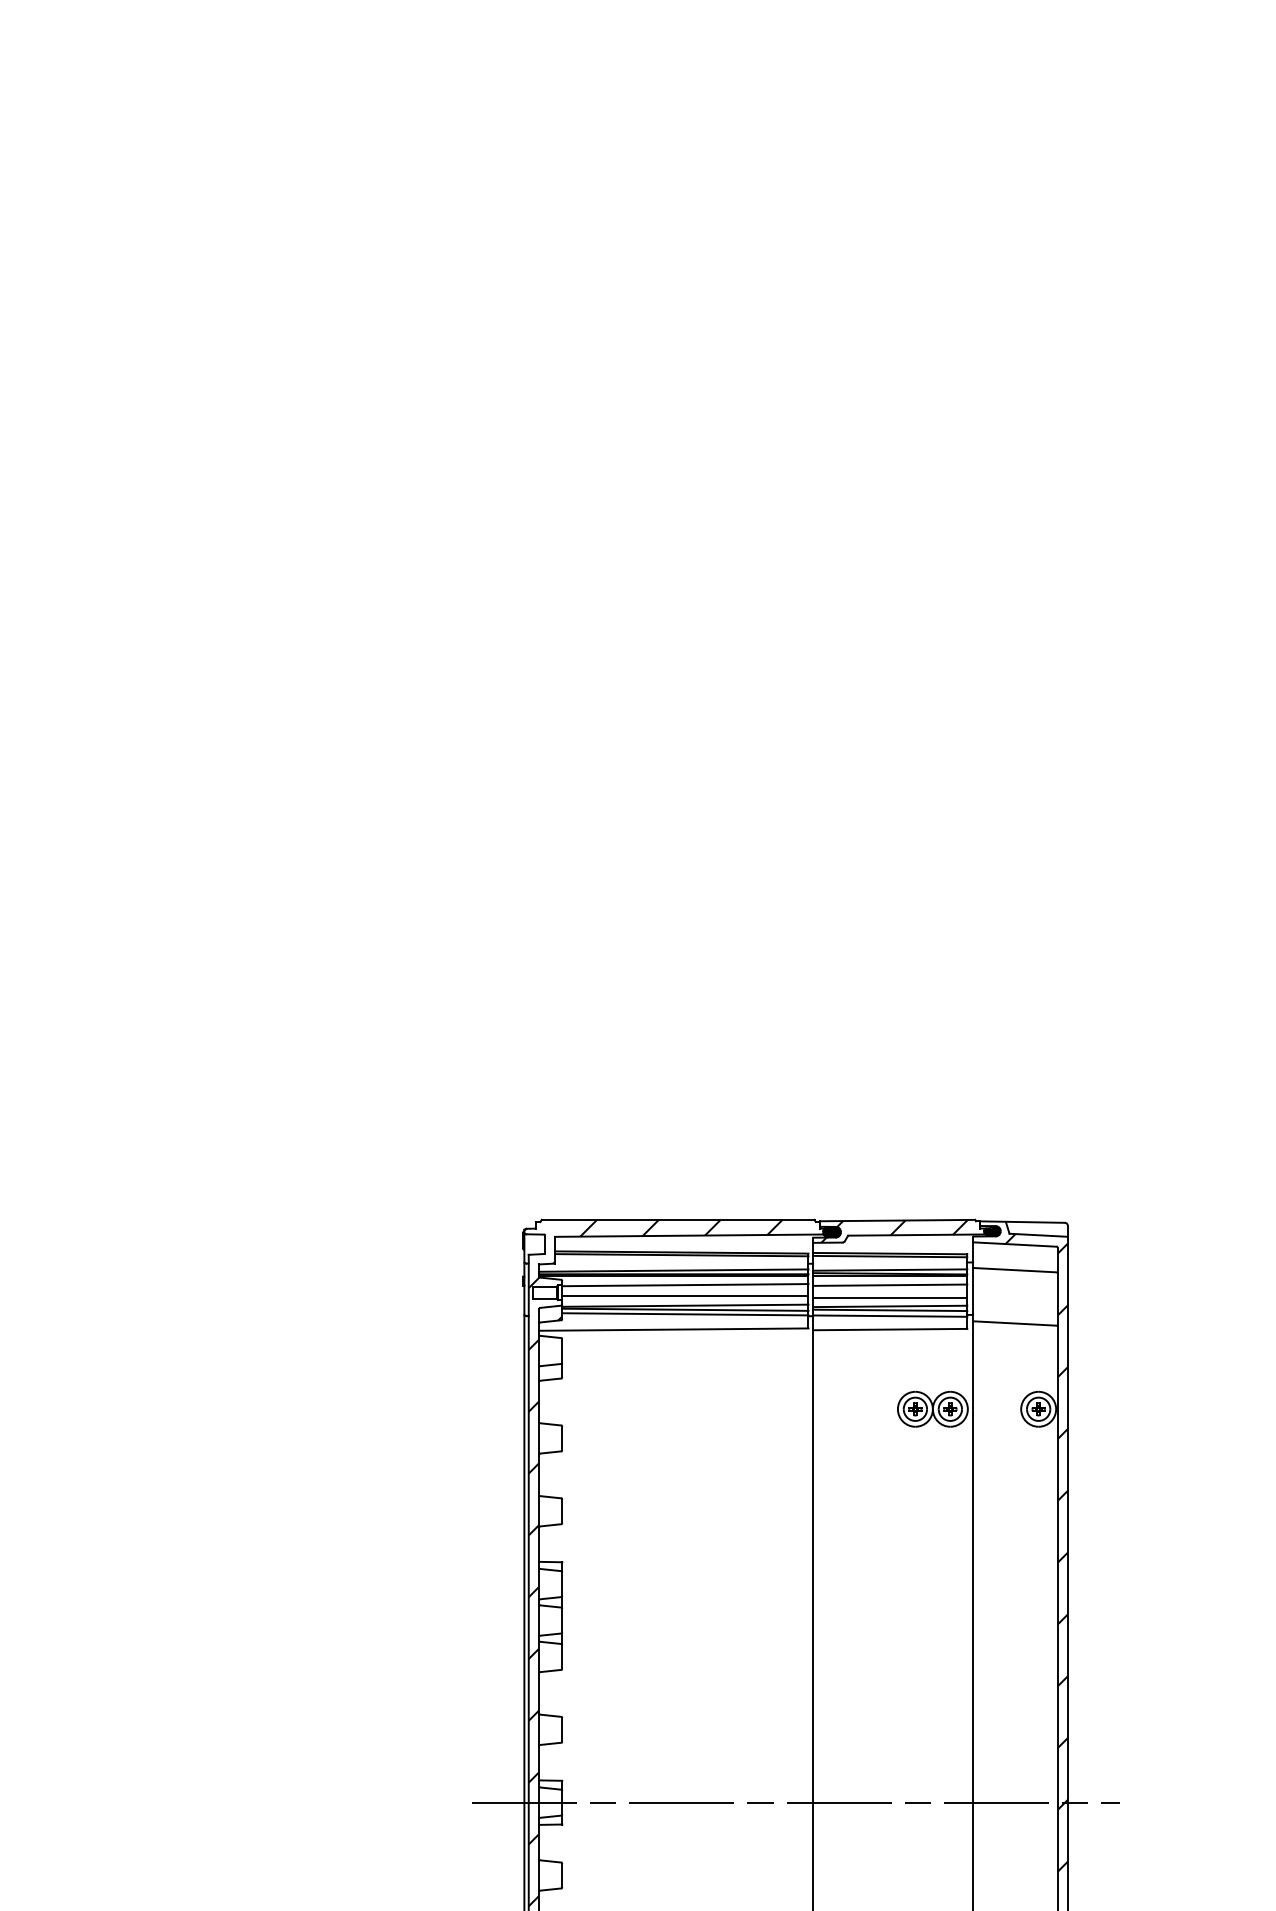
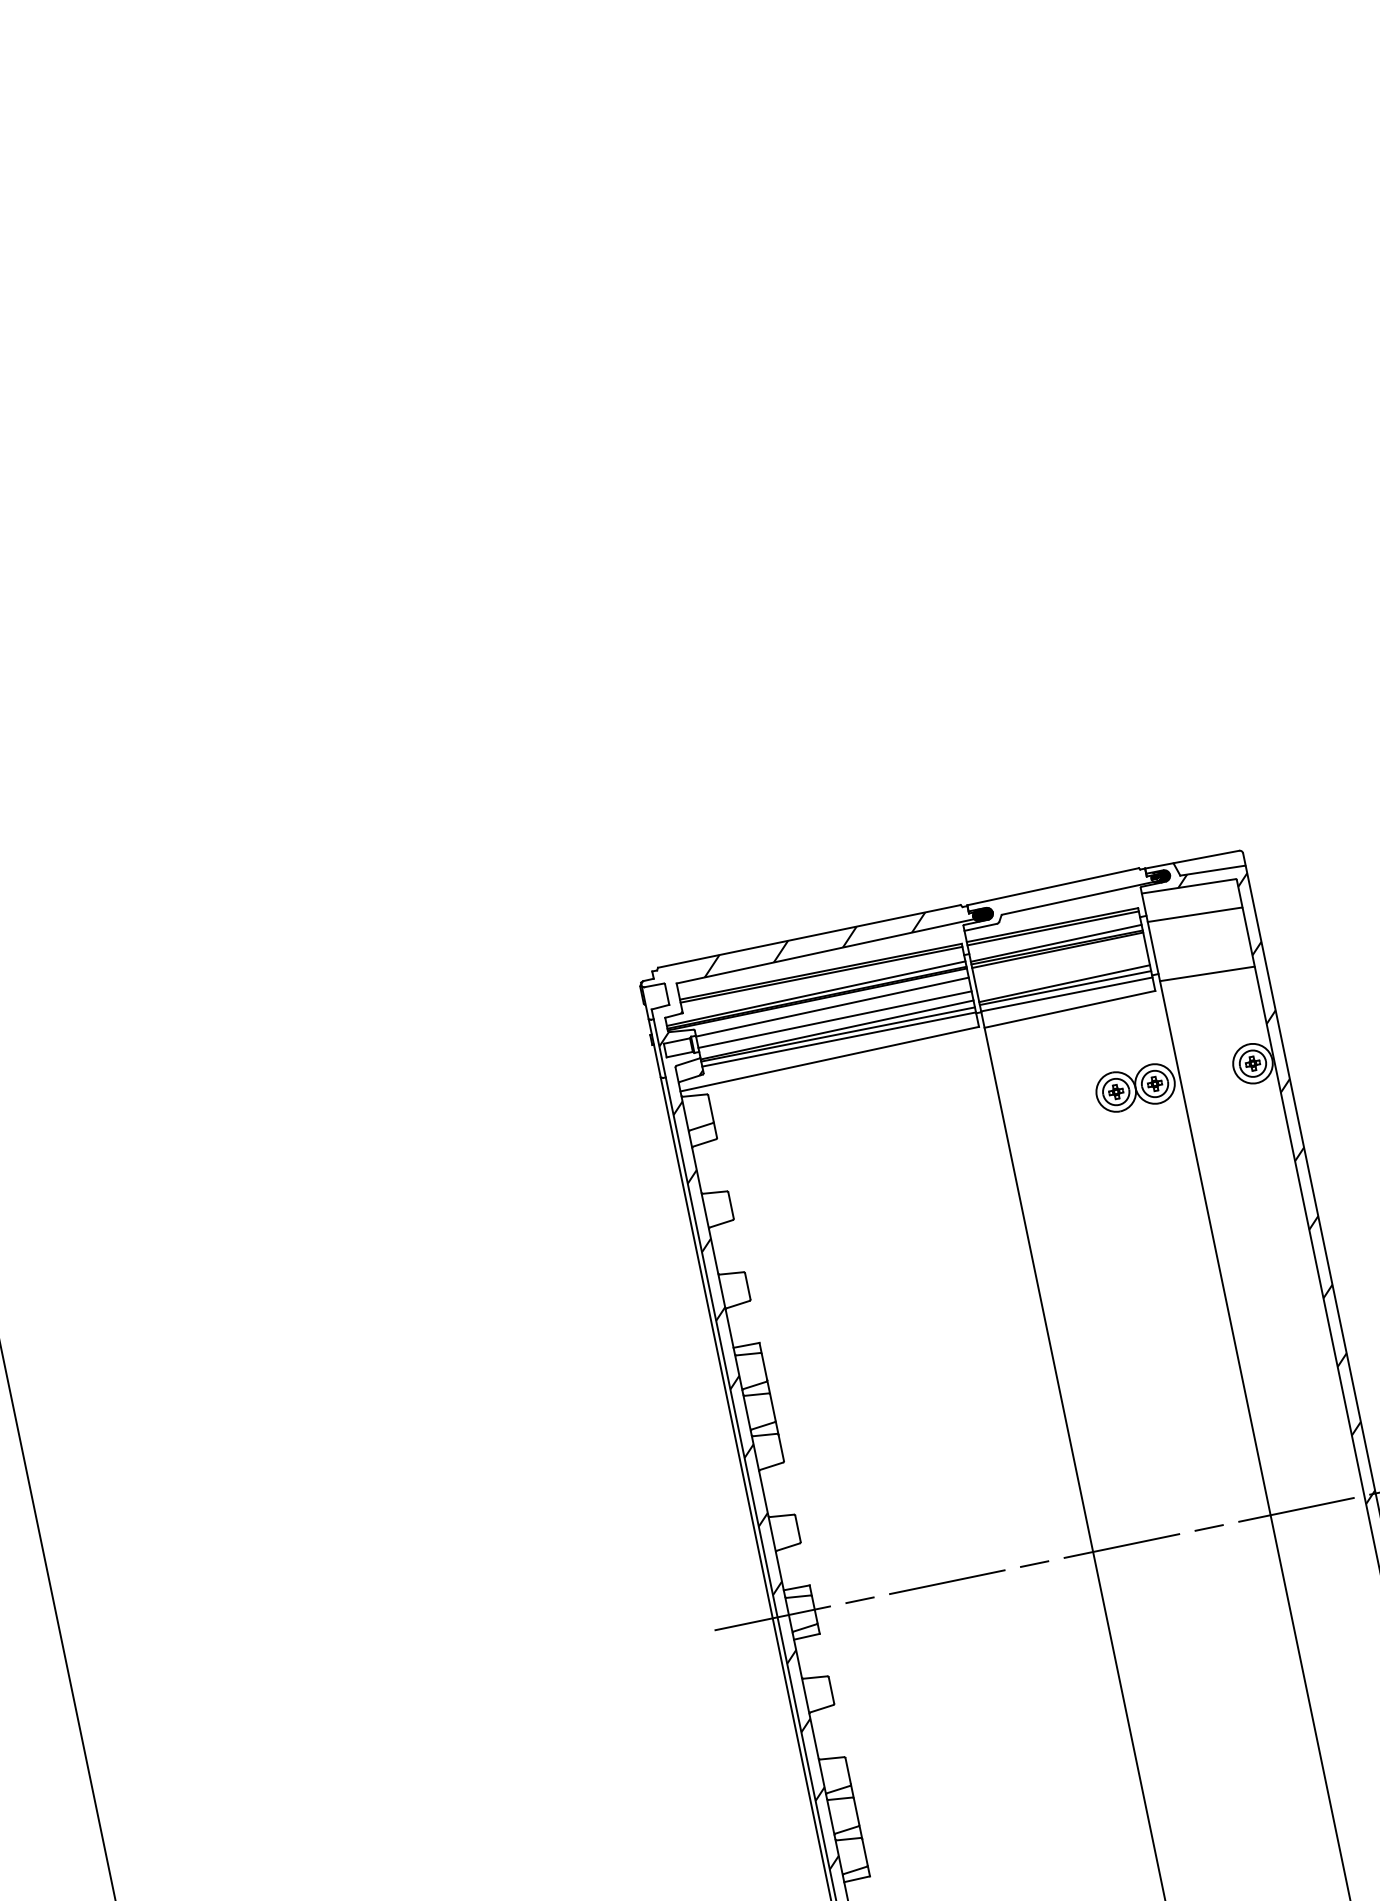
hatch: (894, 1230) -> (1051, 898), removed
line: (890, 1284) -> (1059, 959), removed
line: (890, 1297) -> (1062, 973), removed

